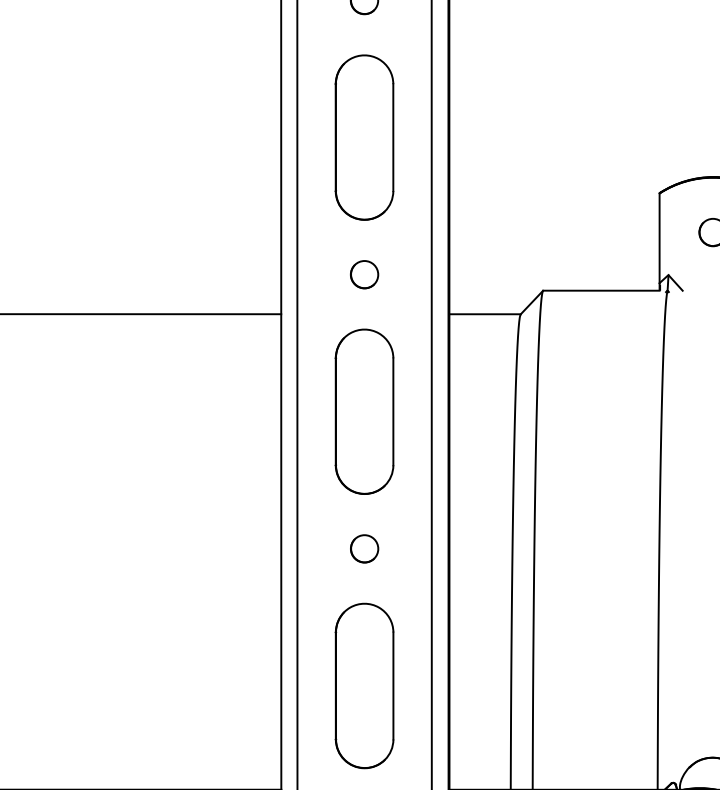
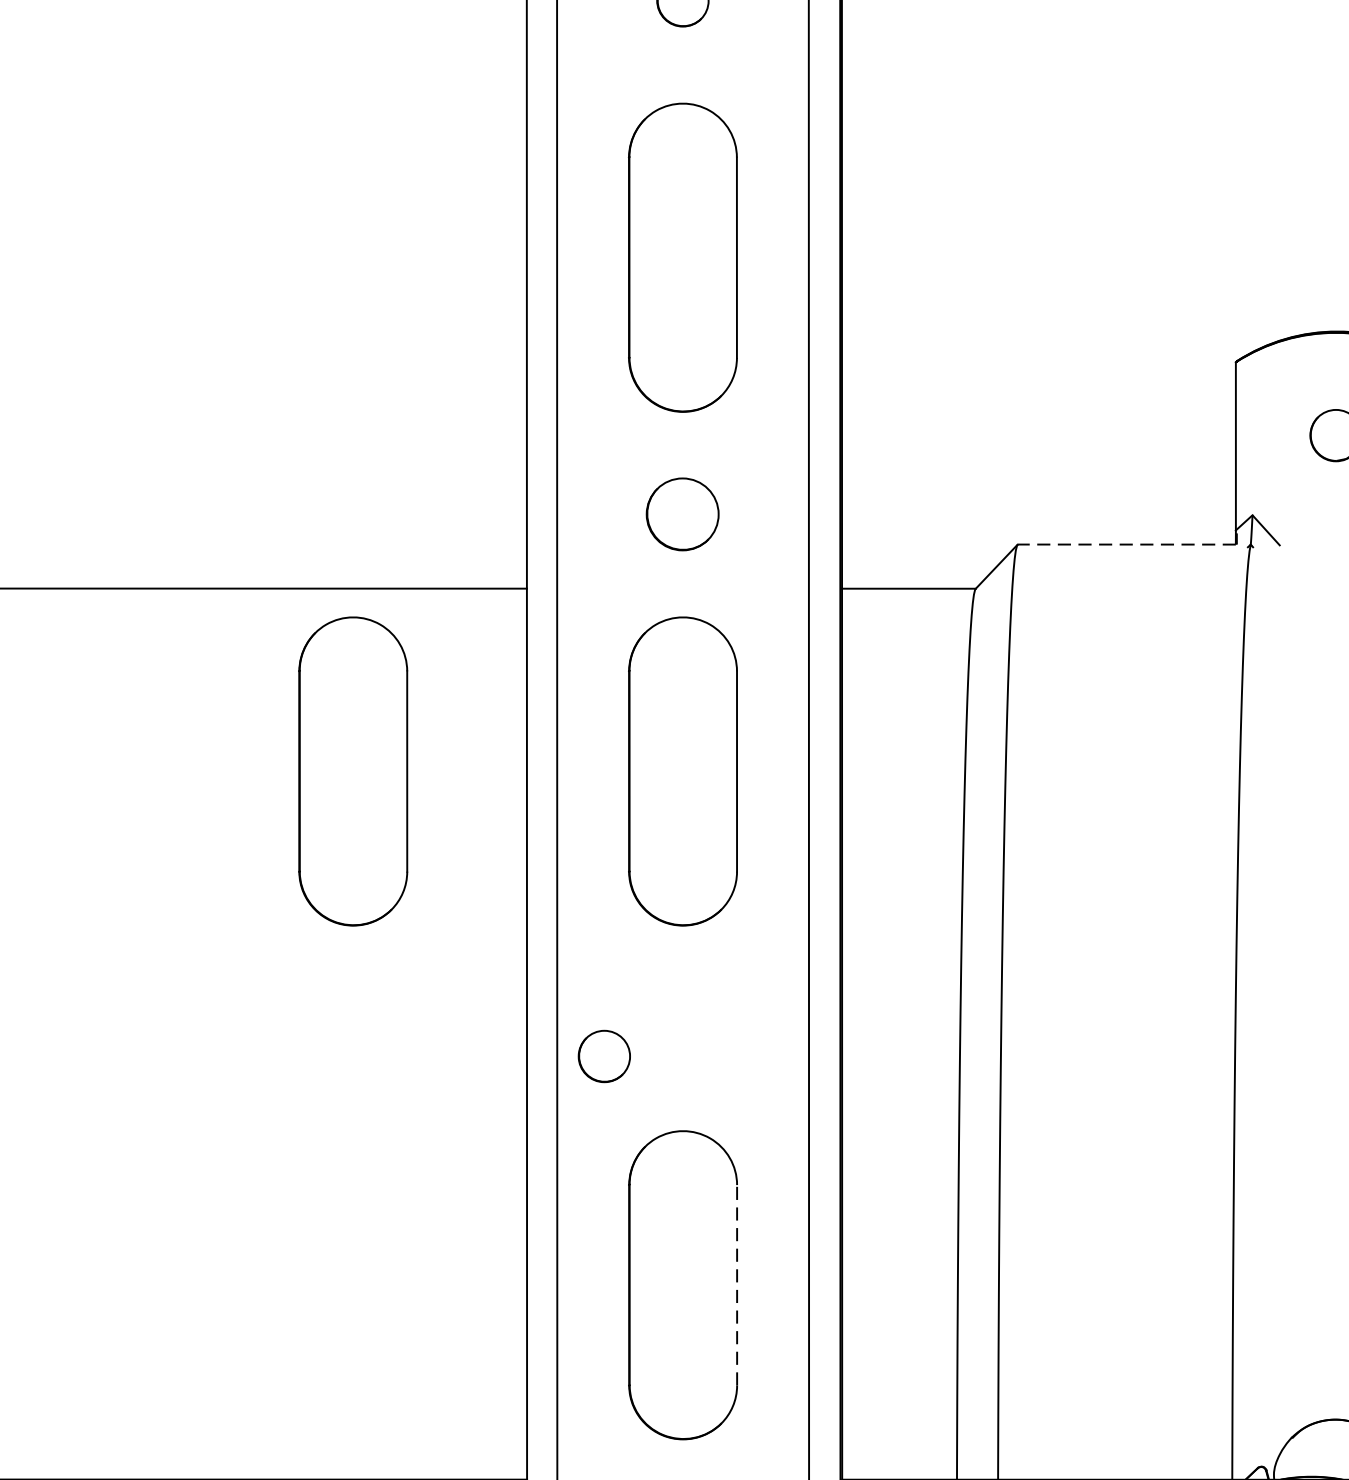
circle: (364, 274) -> (682, 514), size x1.4
line: (600, 290) -> (1125, 544), solid -> dashed
part: (188, 411) -> (353, 770), added
circle: (364, 548) -> (604, 1055), moved
line: (393, 685) -> (737, 1284), solid -> dashed

